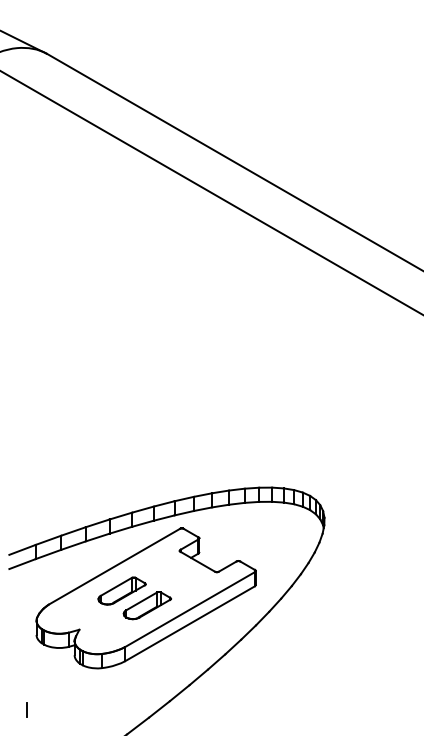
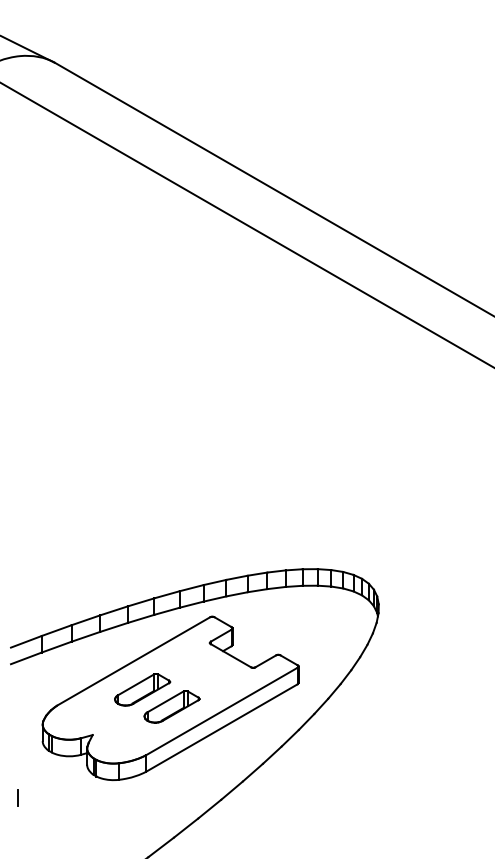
line: (26, 709) -> (17, 797), moved

